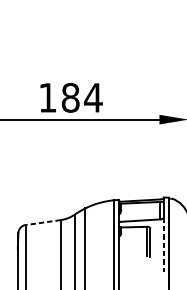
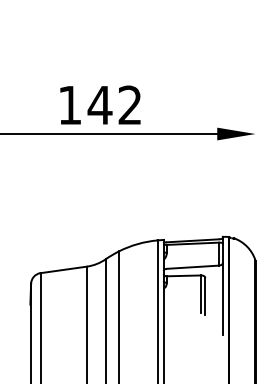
text: (81, 98) -> (114, 105), 184 -> 142
line: (42, 222) -> (63, 269), dashed -> solid
line: (163, 245) -> (222, 299), dashed -> solid

